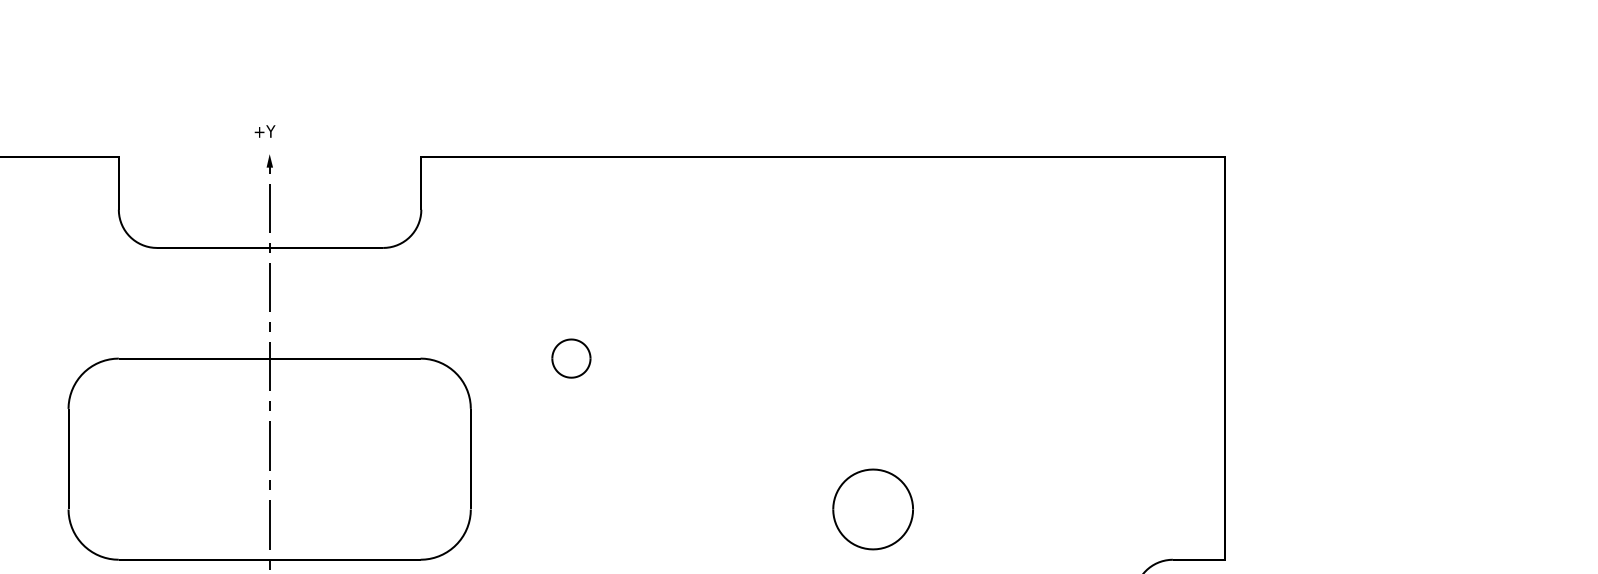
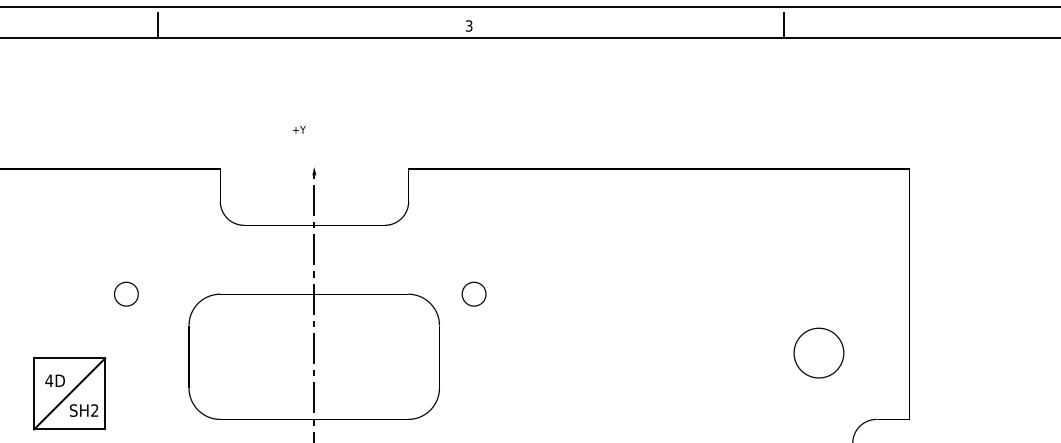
text: (265, 130) -> (299, 129), moved
part: (570, 357) -> (473, 293), moved
part: (872, 508) -> (818, 352), moved

